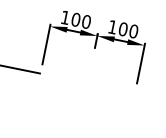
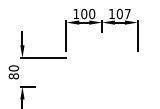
text: (133, 30) -> (127, 13), 100 -> 107

